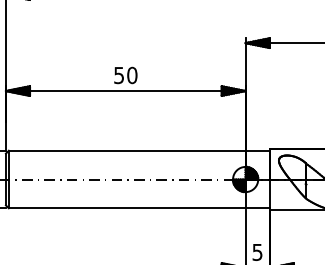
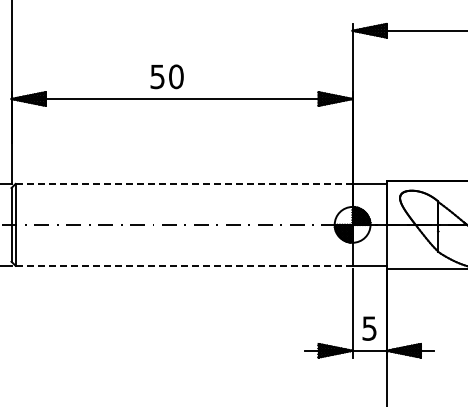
text: (125, 75) -> (166, 76), moved
line: (127, 150) -> (184, 183), solid -> dashed
line: (127, 208) -> (184, 265), solid -> dashed

